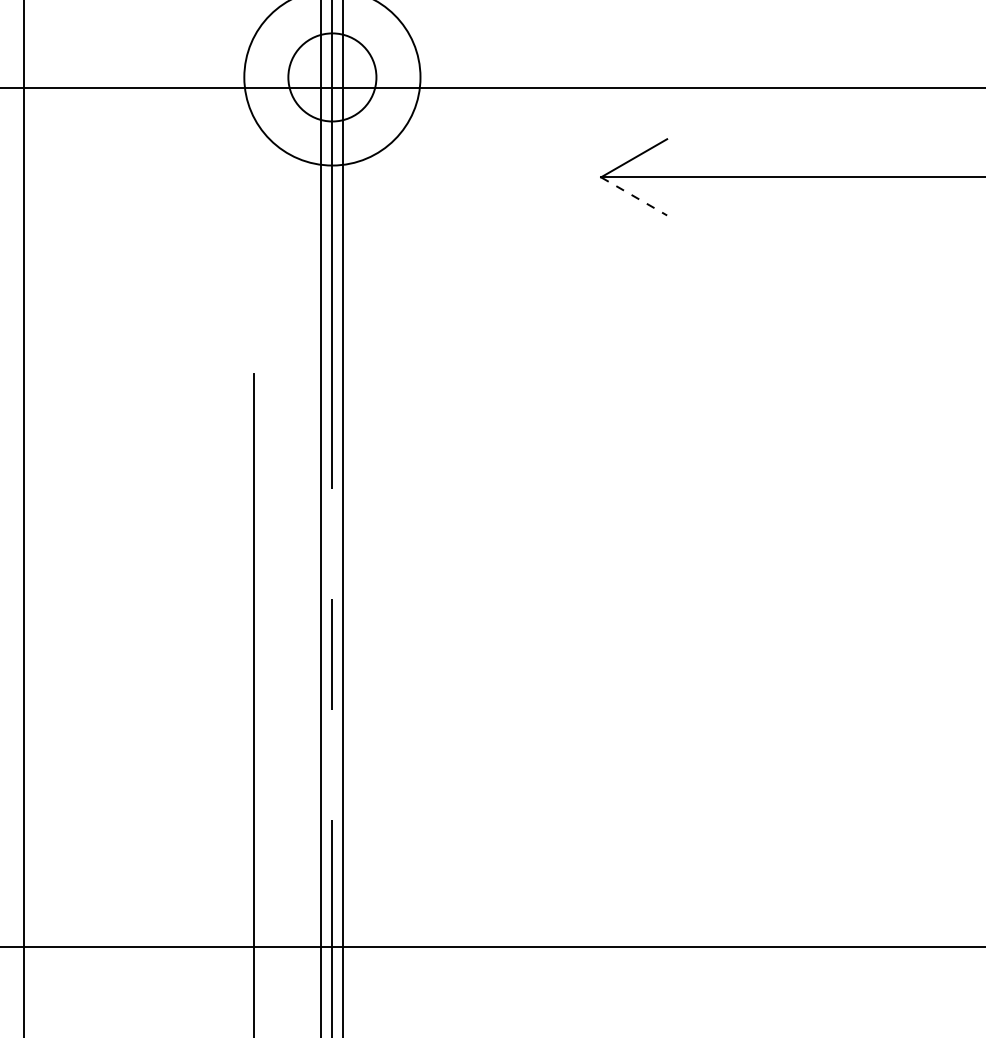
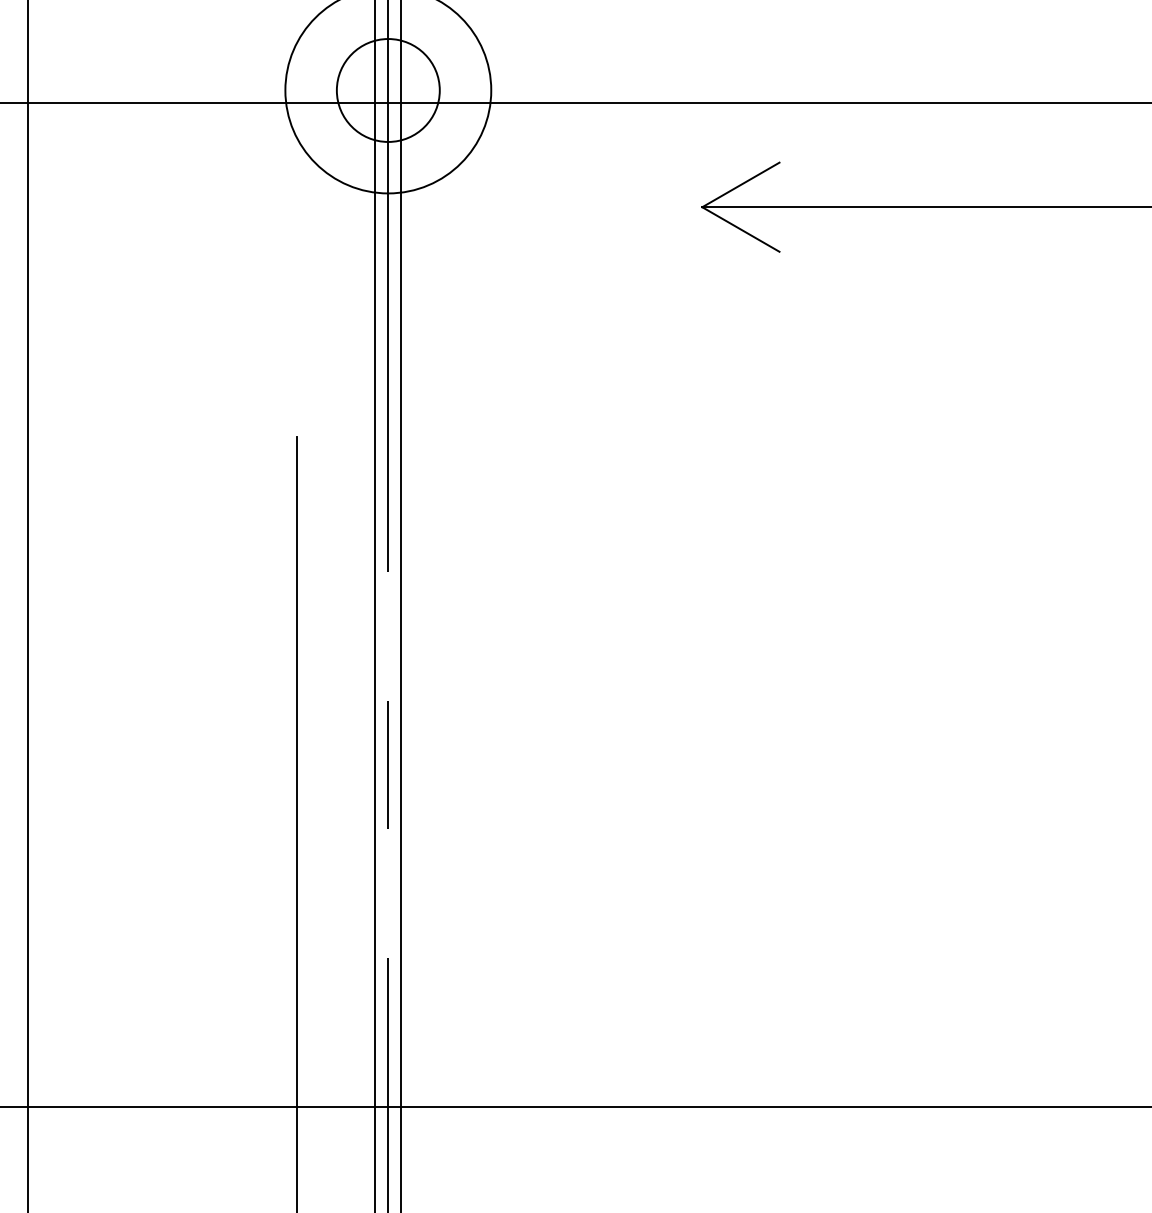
line: (633, 196) -> (740, 229), dashed -> solid

